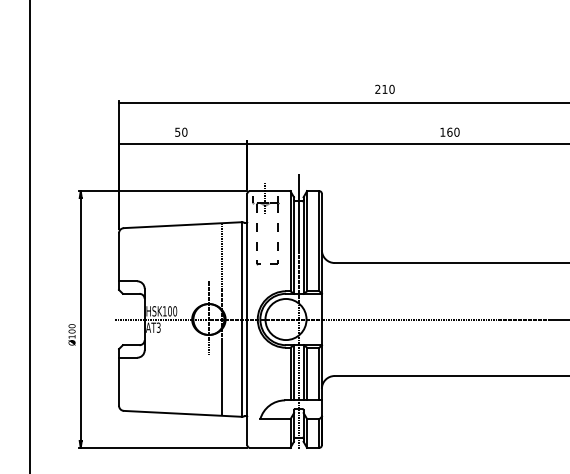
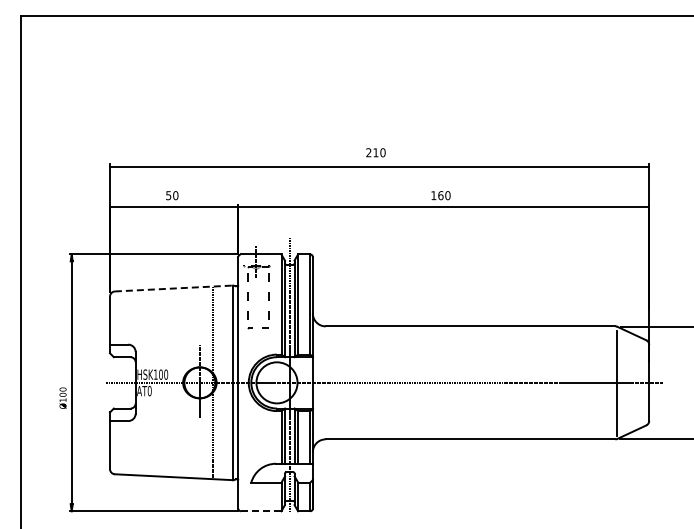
line: (183, 225) -> (174, 288), solid -> dashed
text: (158, 328) -> (149, 391), AT3 -> AT0
line: (270, 448) -> (261, 511), solid -> dashed

